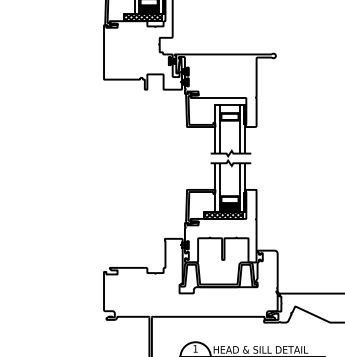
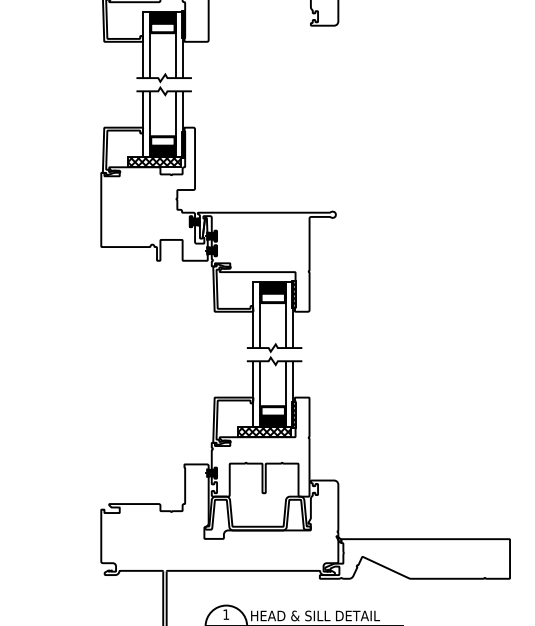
fill: (230, 109) -> (273, 287), added

